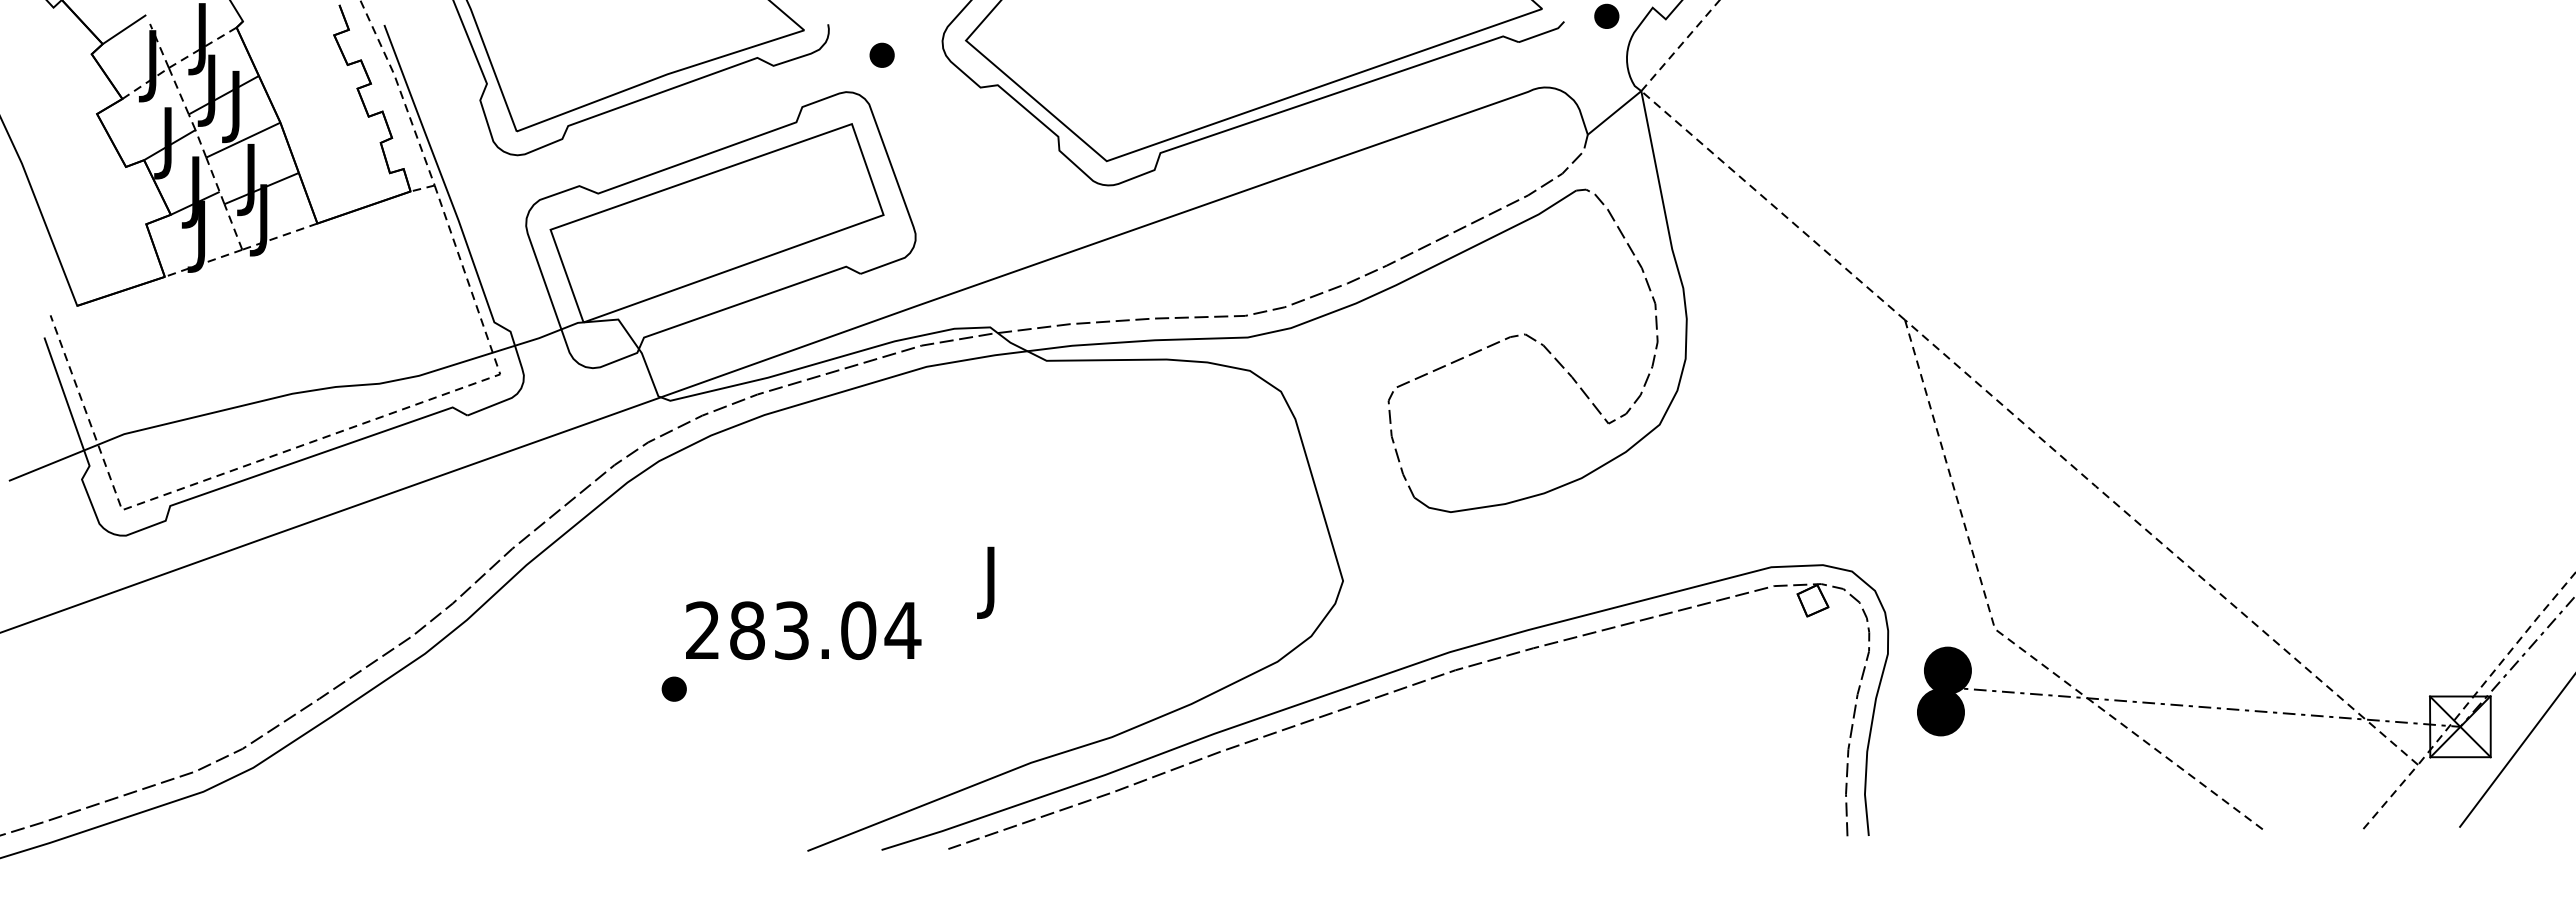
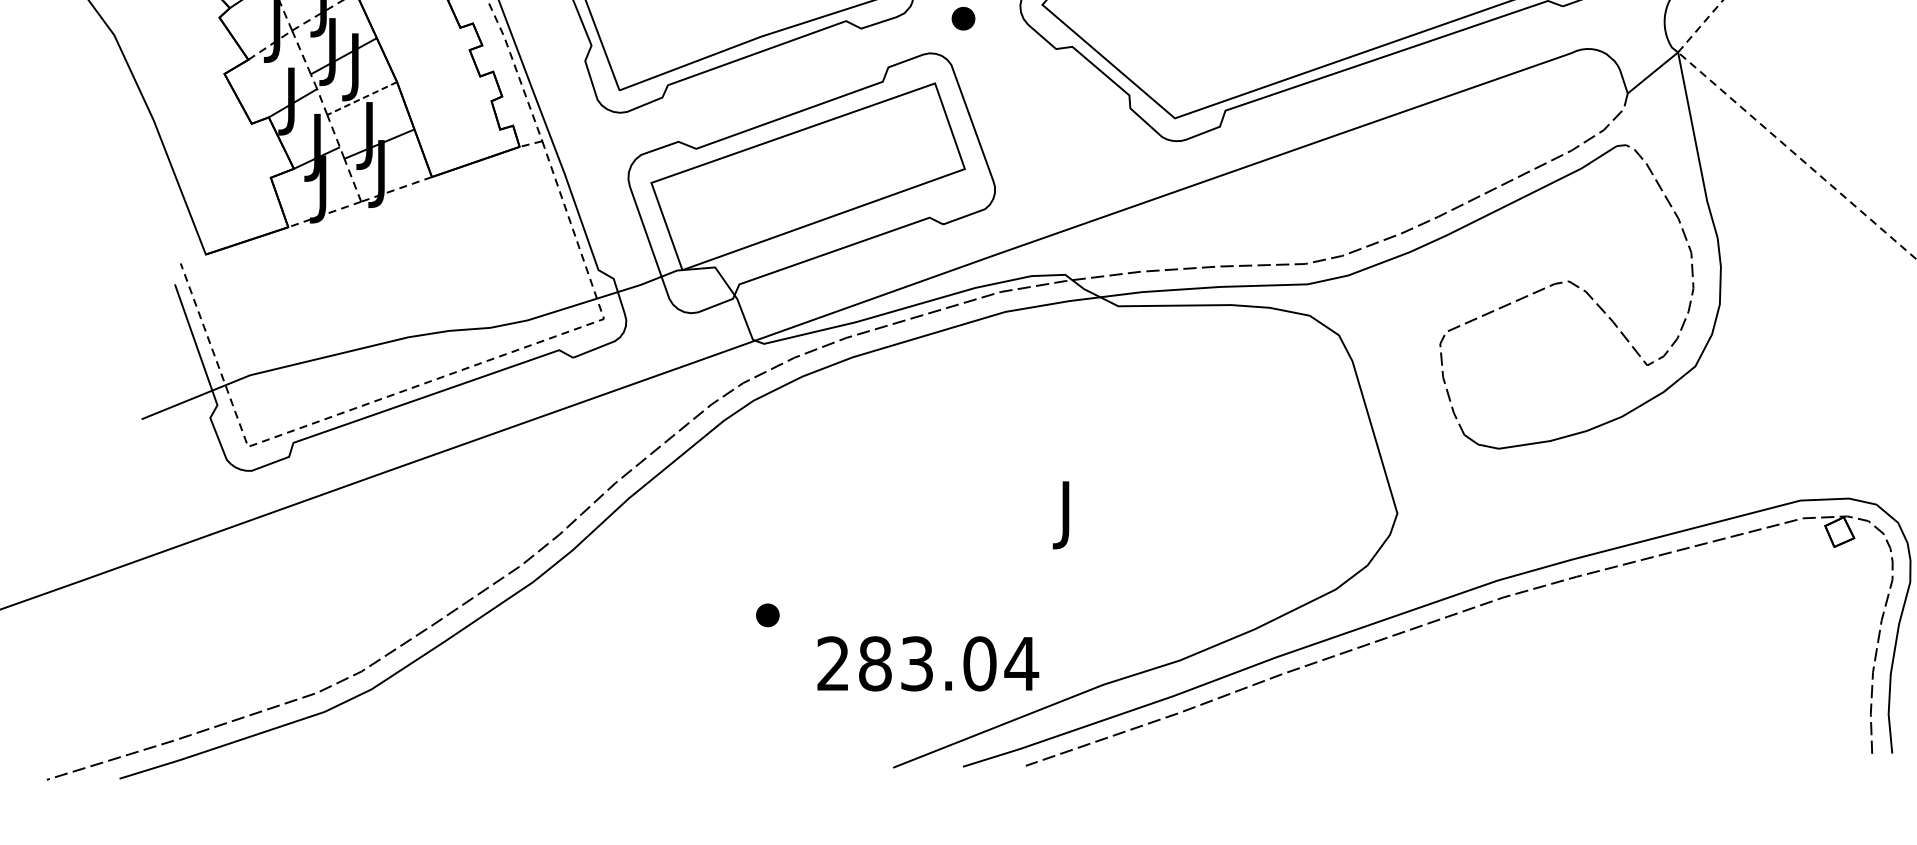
line: (243, 140) -> (362, 98), solid -> dashed
text: (803, 630) -> (928, 663), moved

